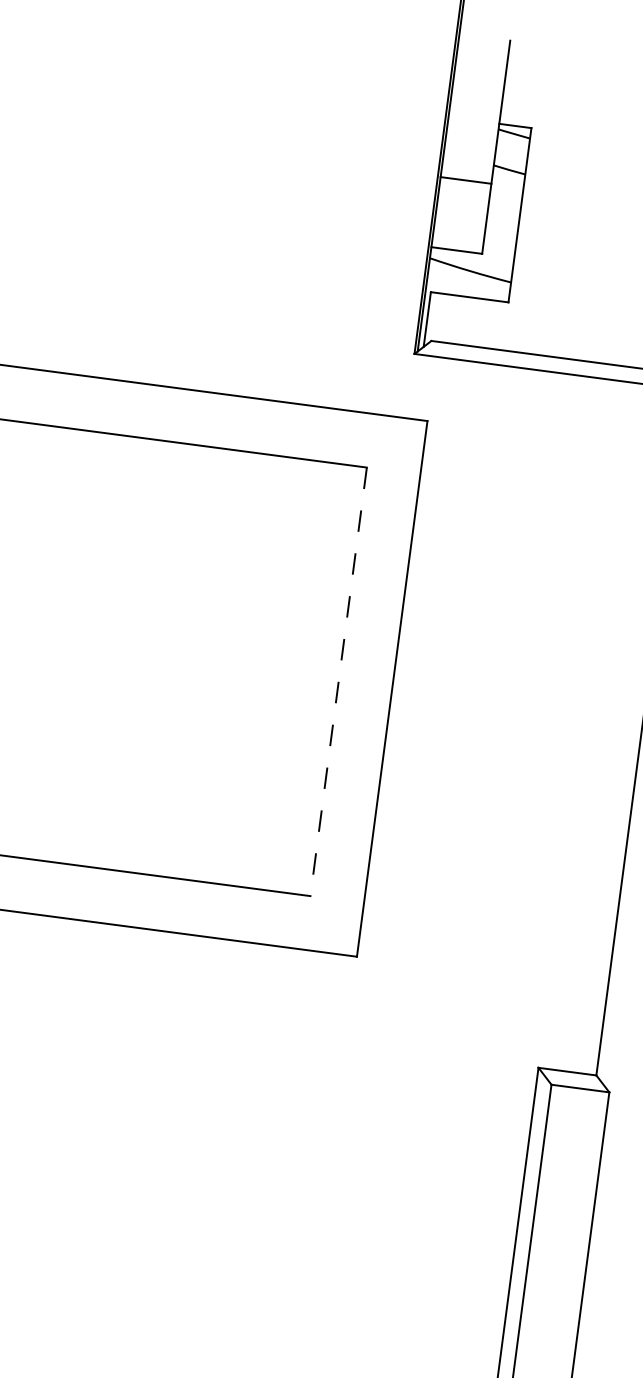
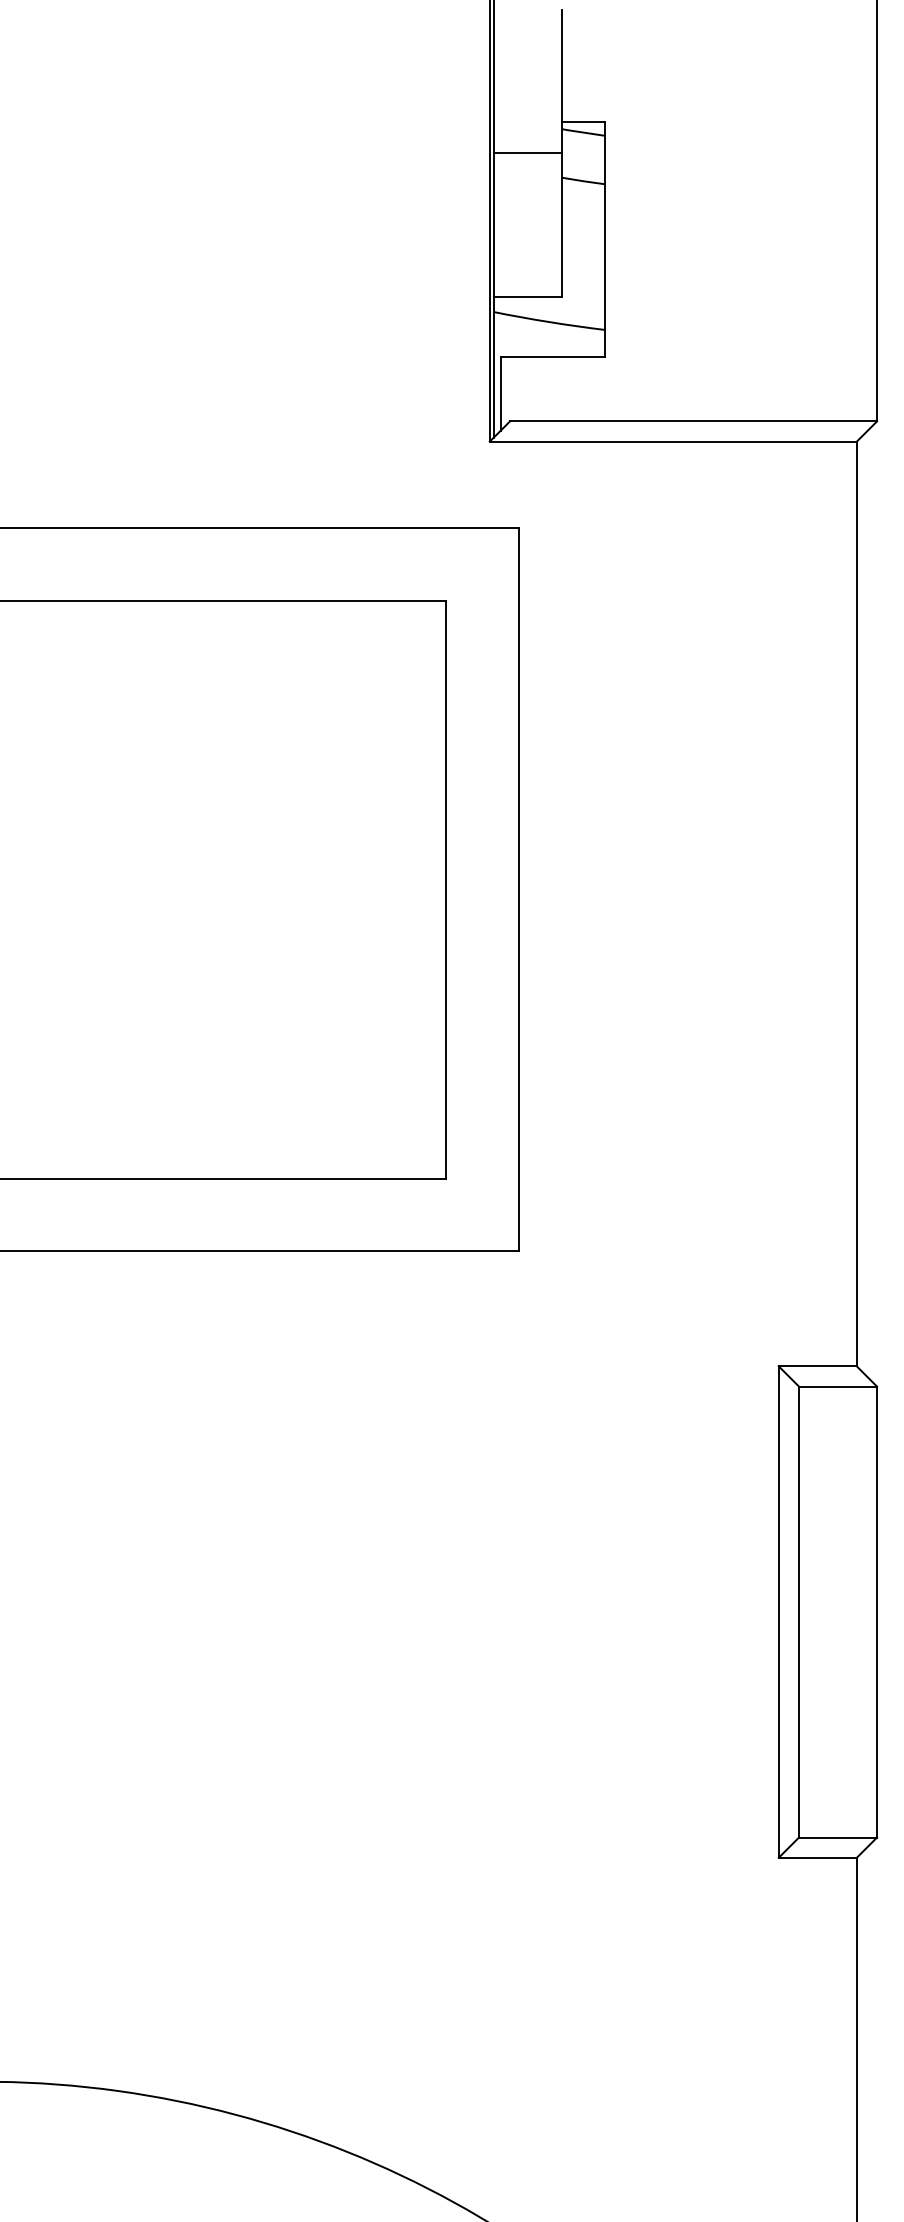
line: (465, 180) -> (527, 152), moved
line: (338, 682) -> (446, 890), dashed -> solid

